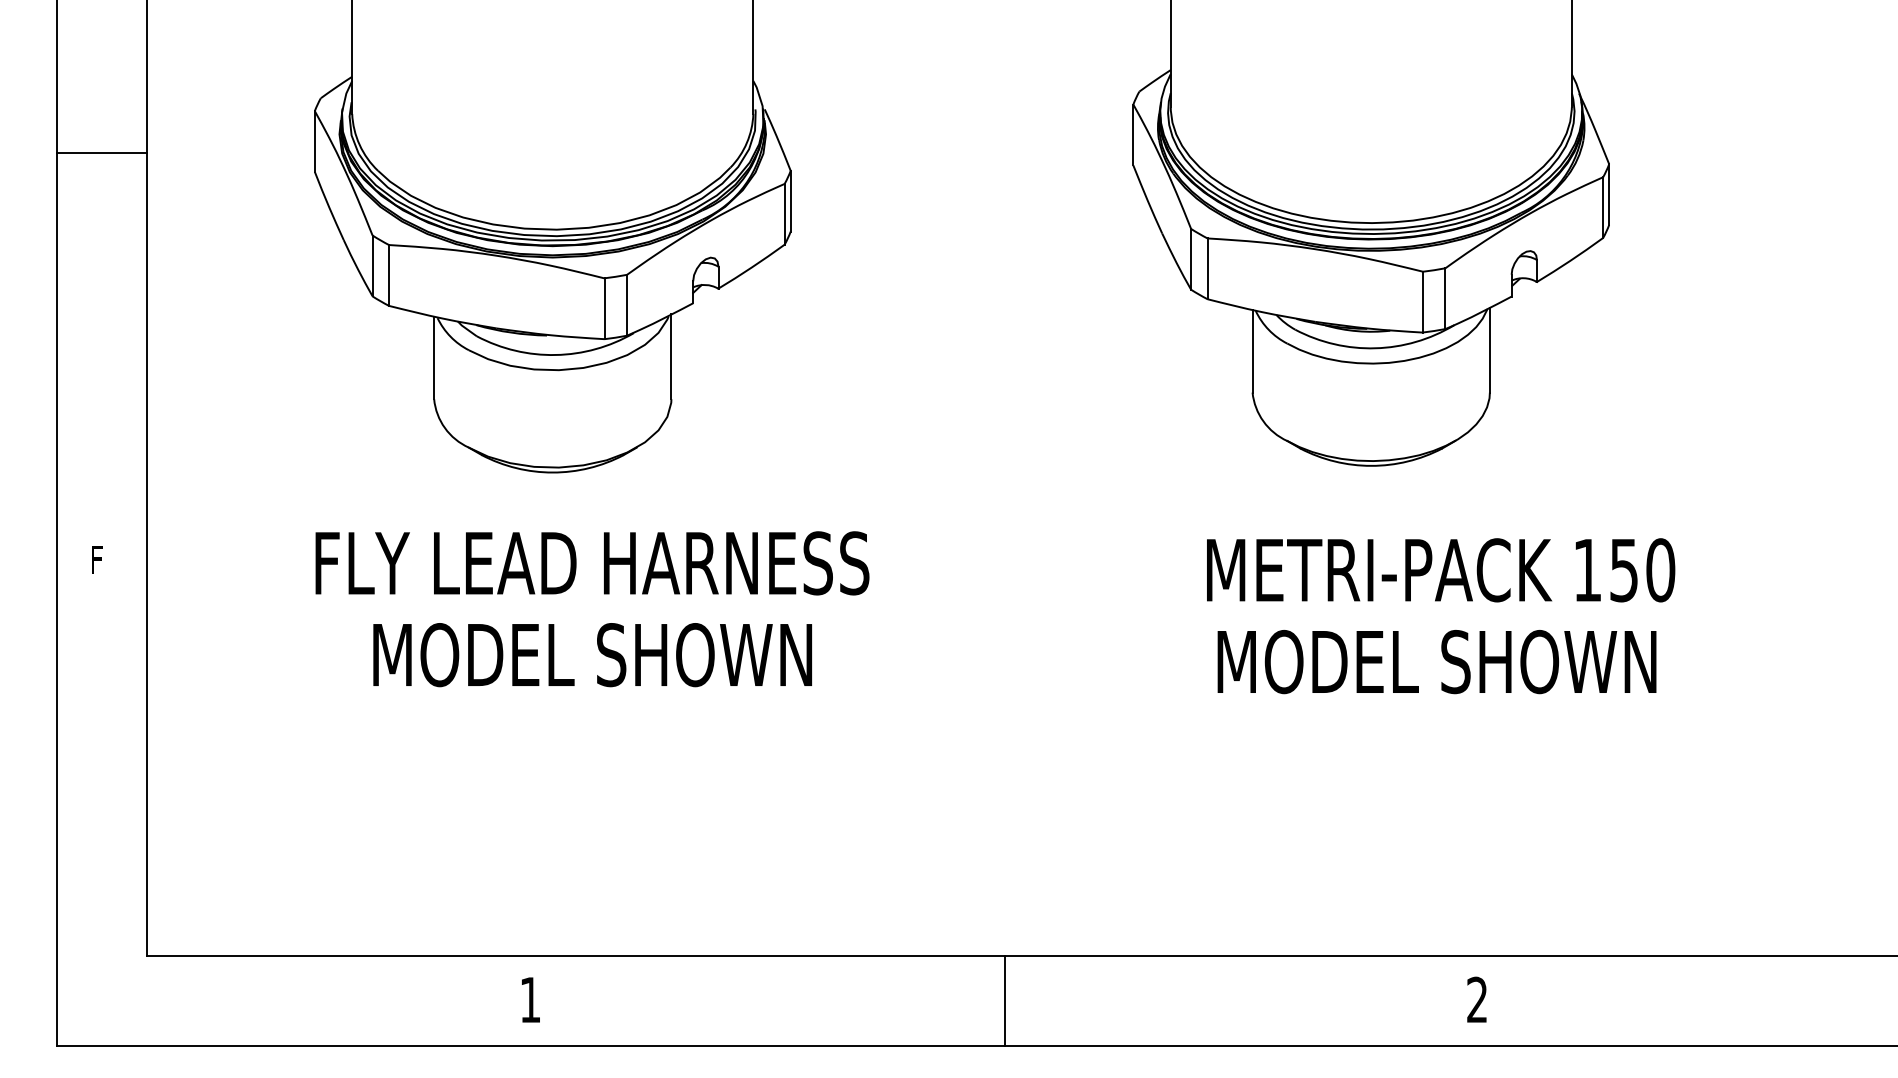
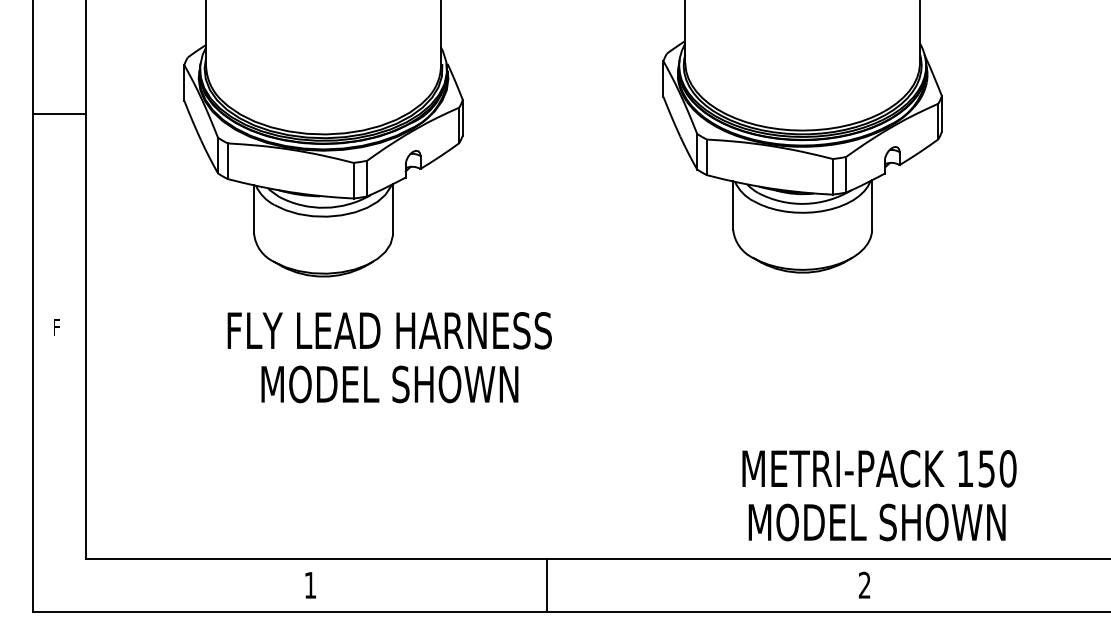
line: (101, 152) -> (59, 113), moved
text: (591, 609) -> (389, 357), moved
text: (1440, 615) -> (879, 495), moved
line: (1005, 1000) -> (547, 585), moved

